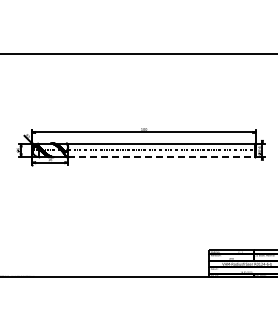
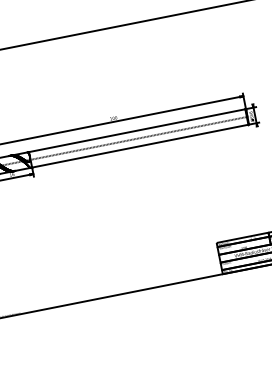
line: (161, 157) -> (140, 146), dashed -> solid

